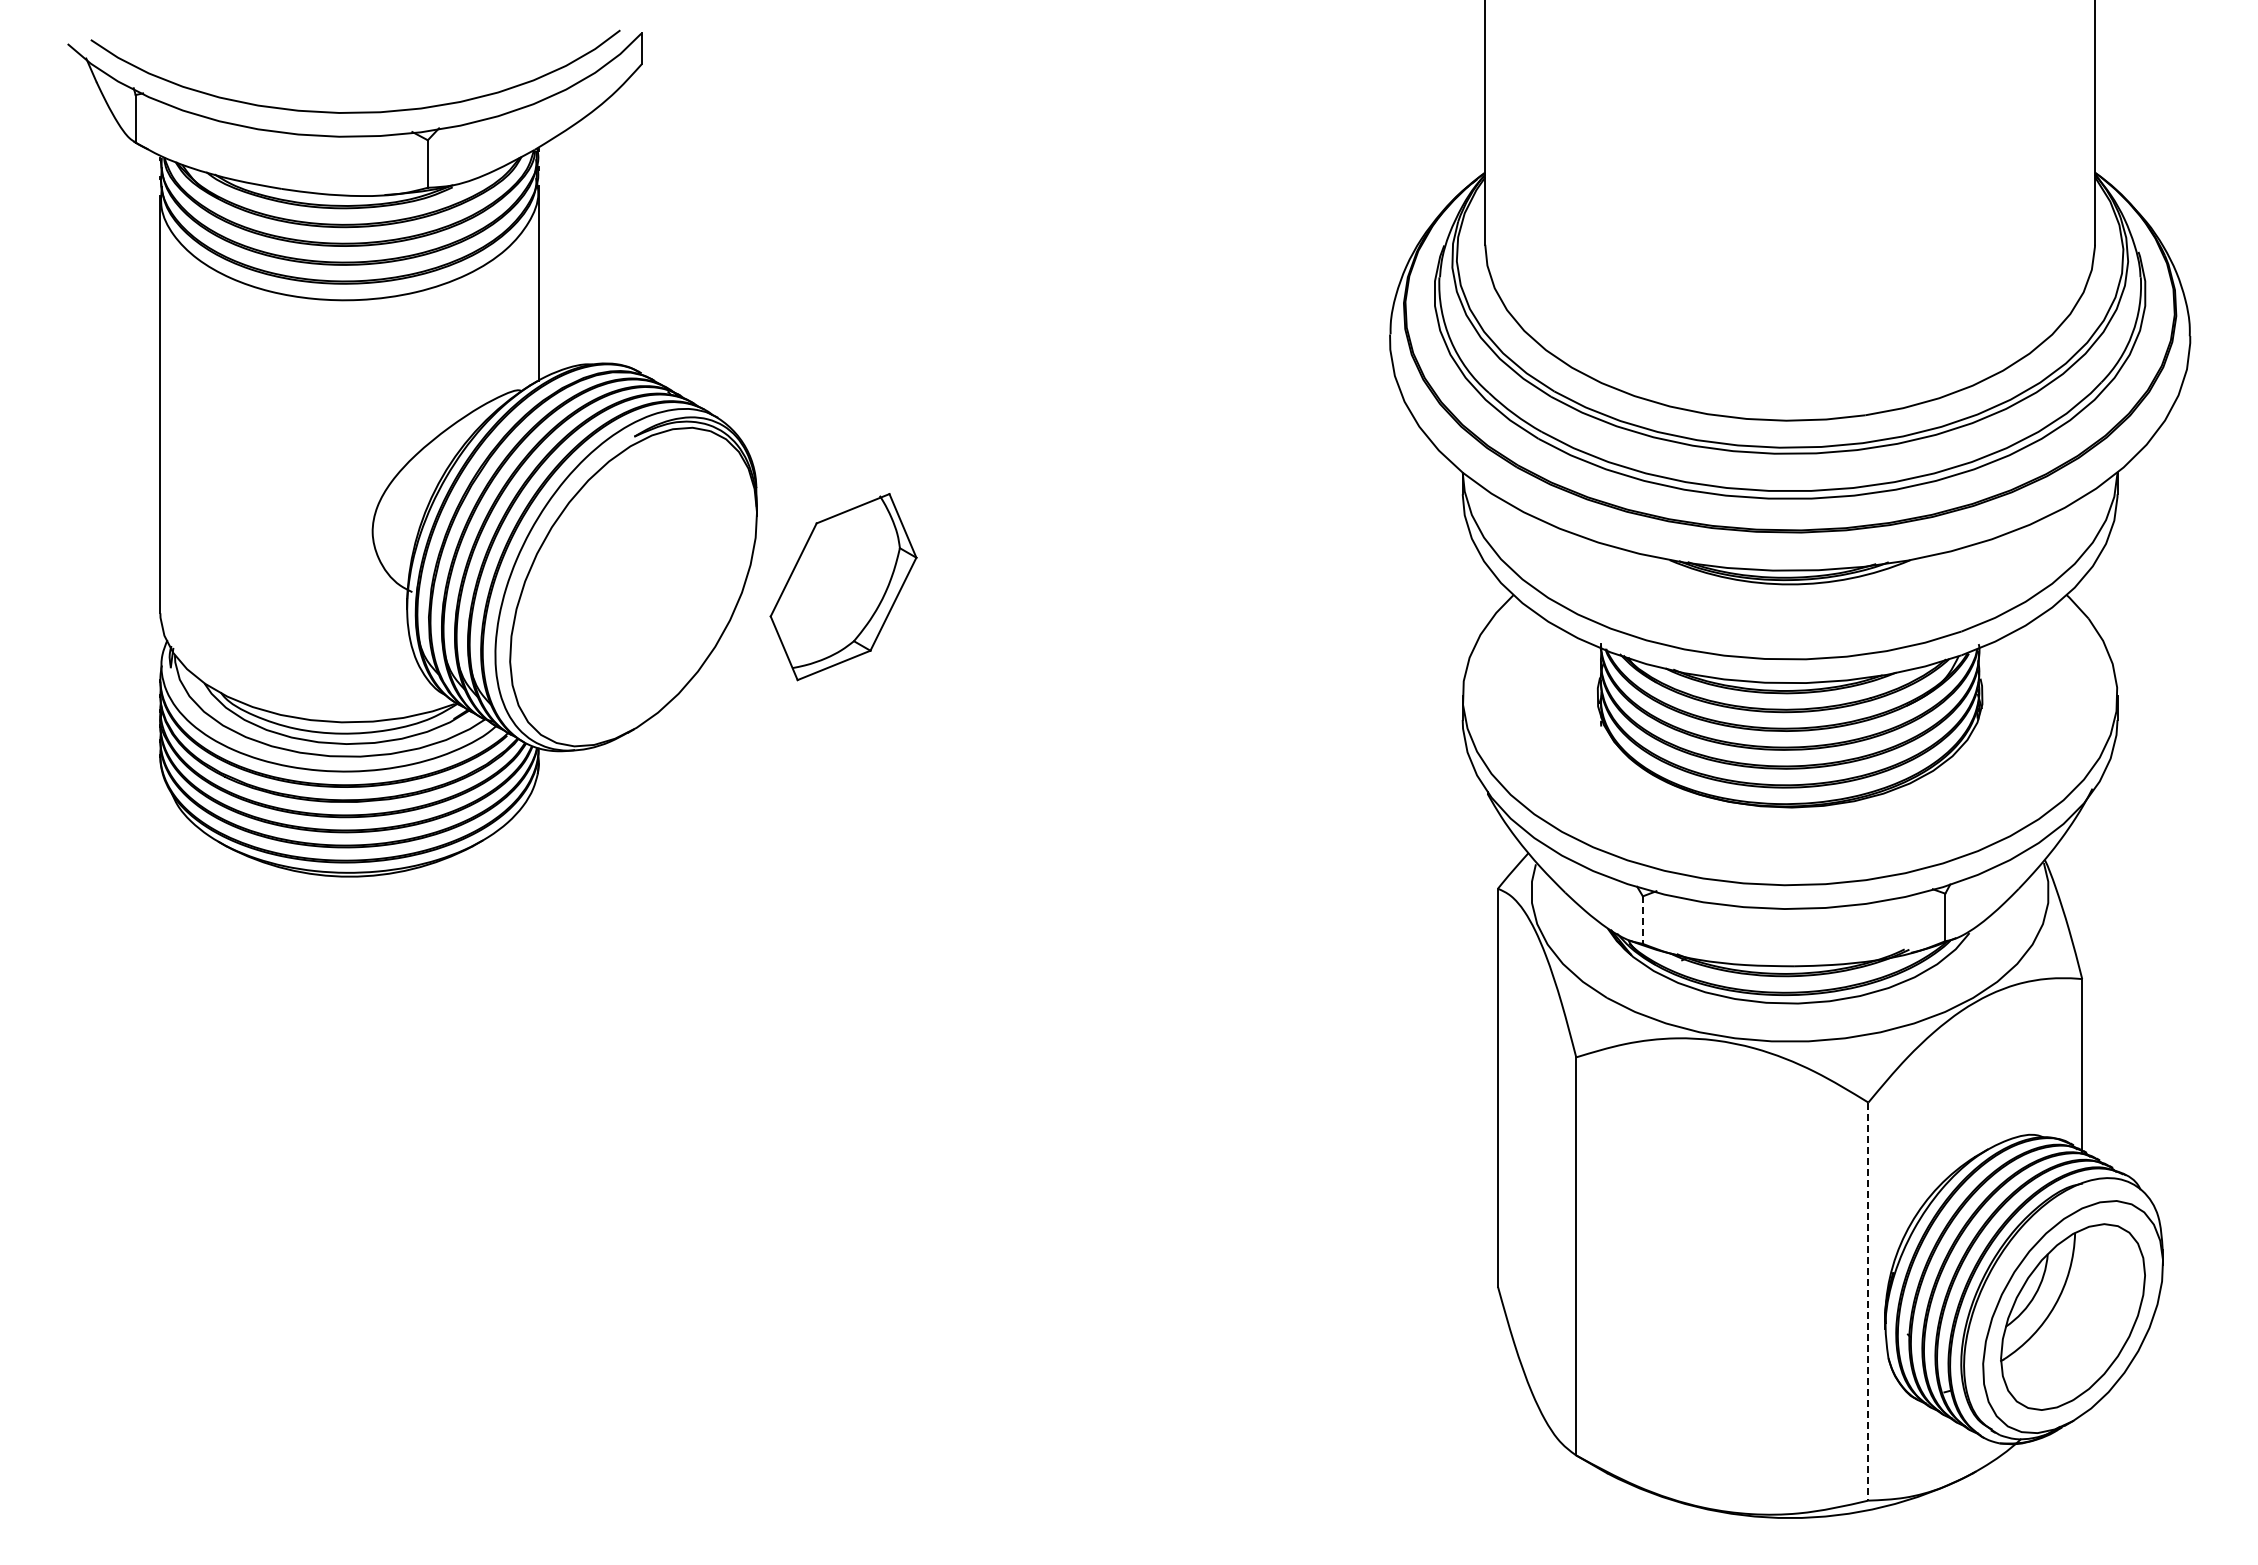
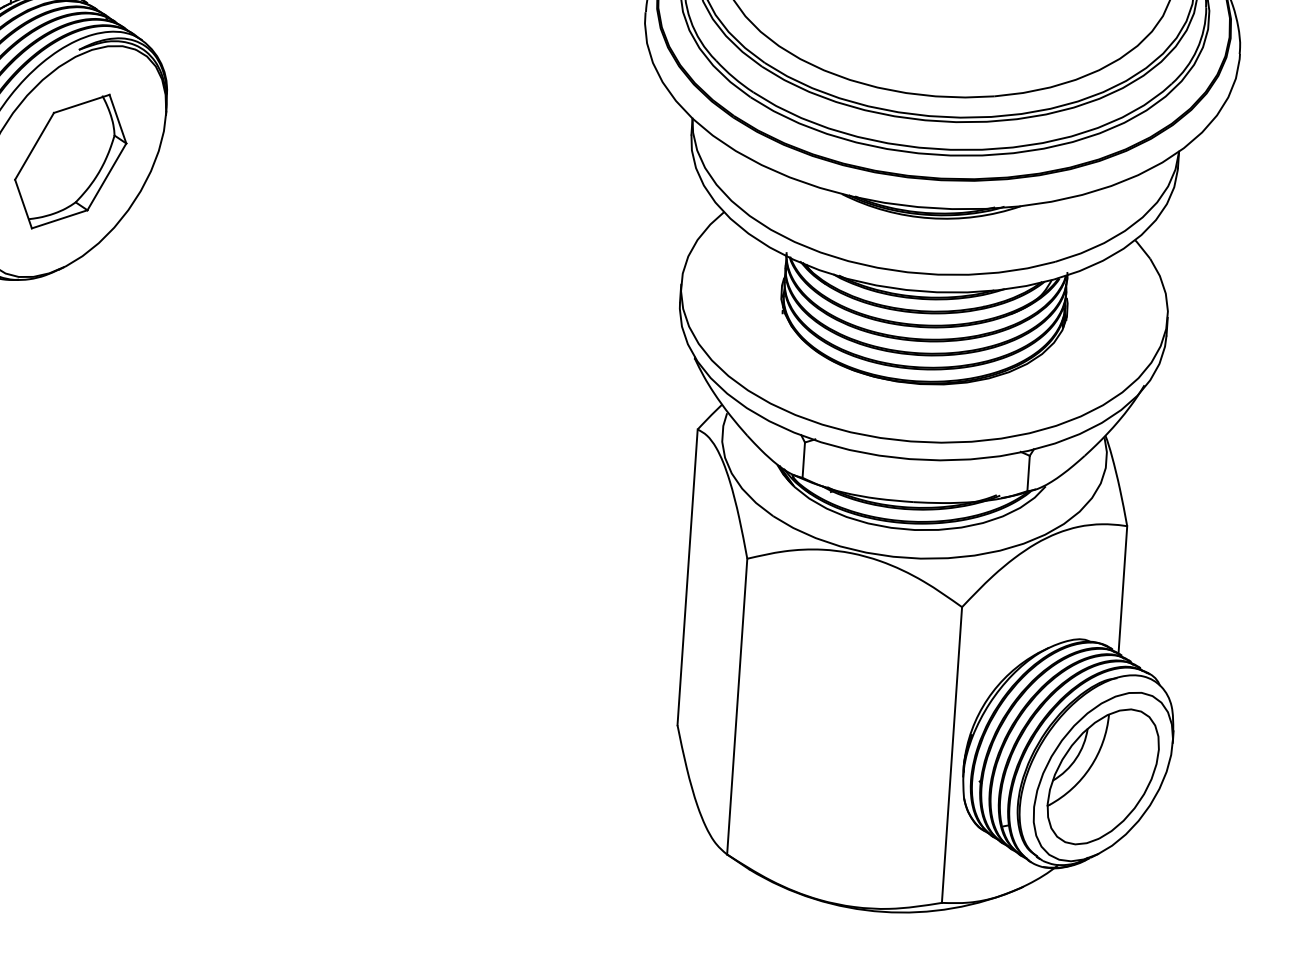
part: (843, 587) -> (70, 161), moved
line: (1642, 920) -> (803, 460), dashed -> solid
line: (1868, 1302) -> (952, 755), dashed -> solid

